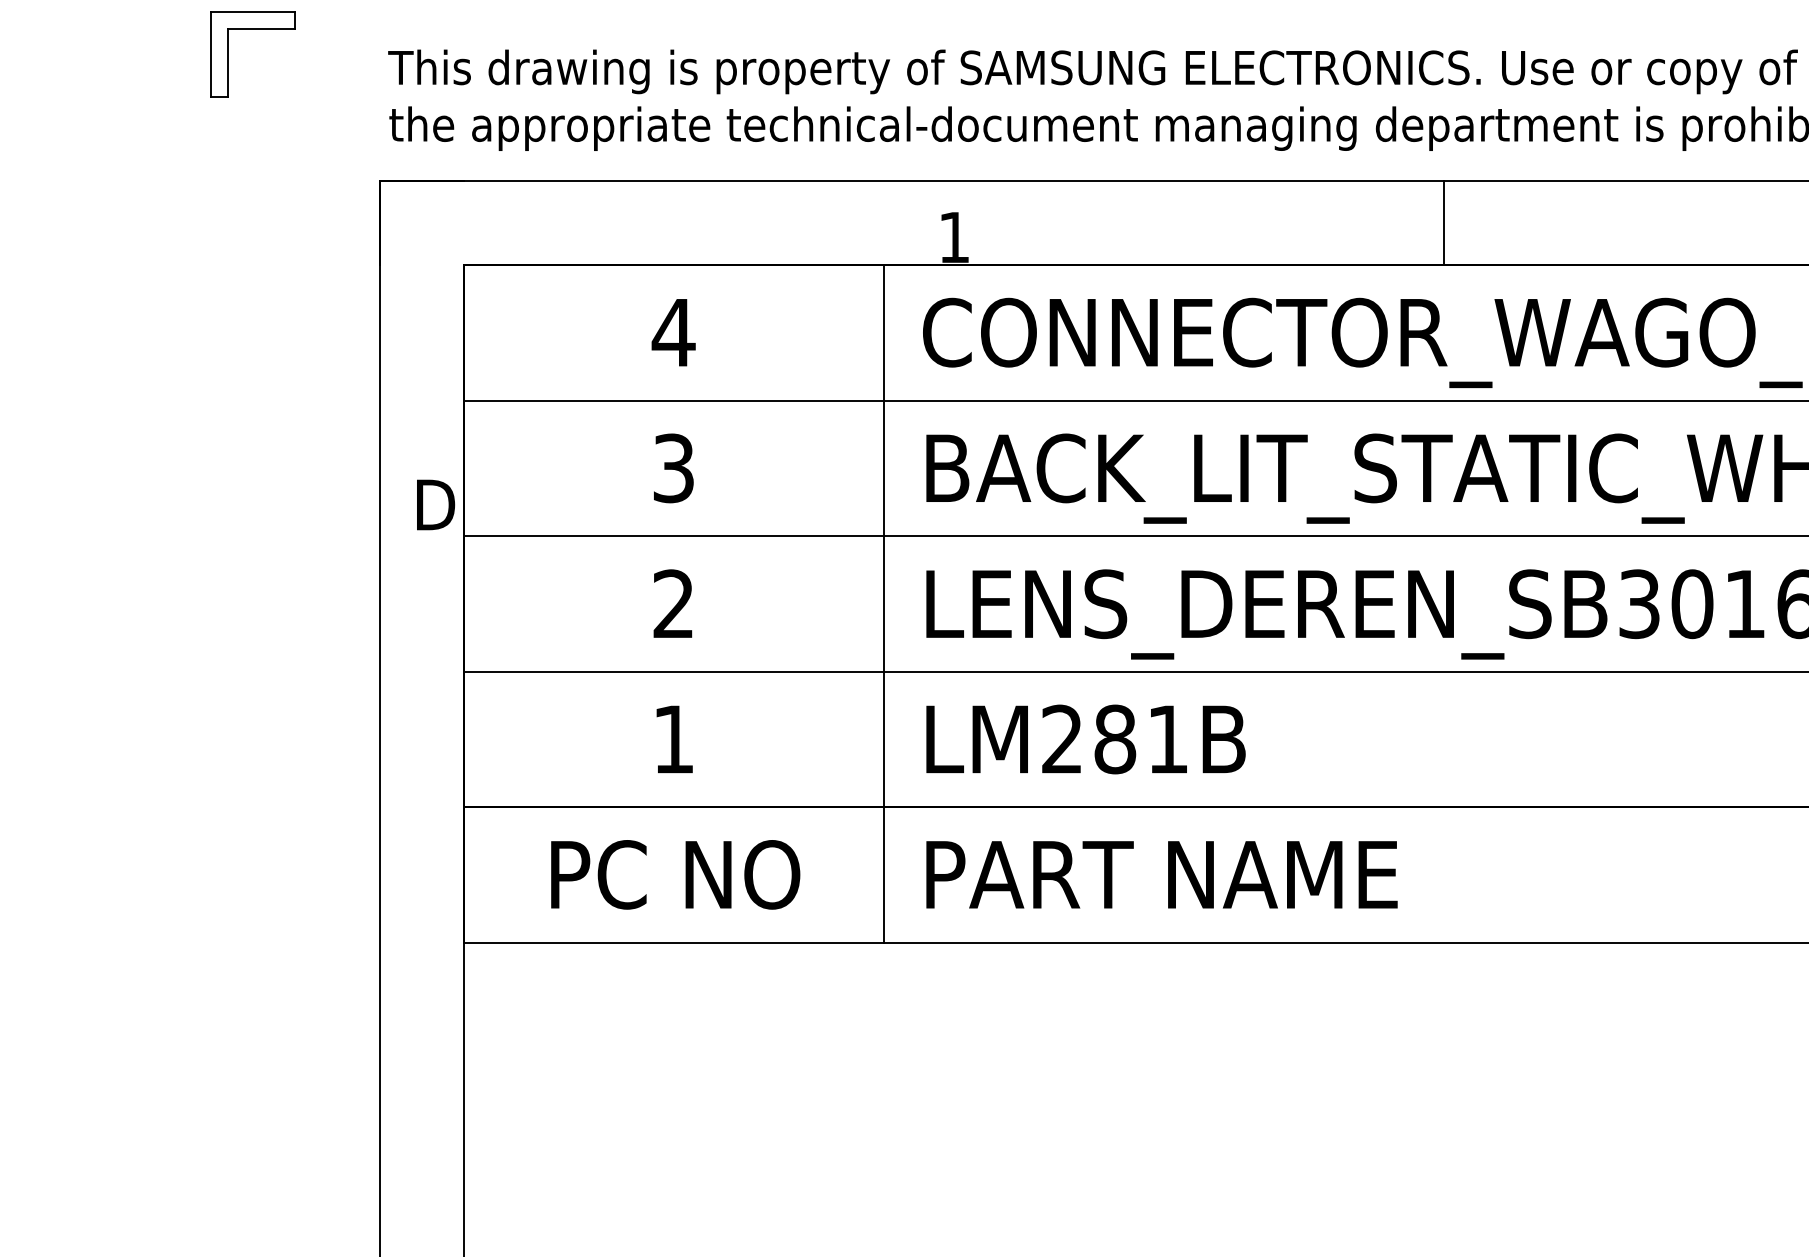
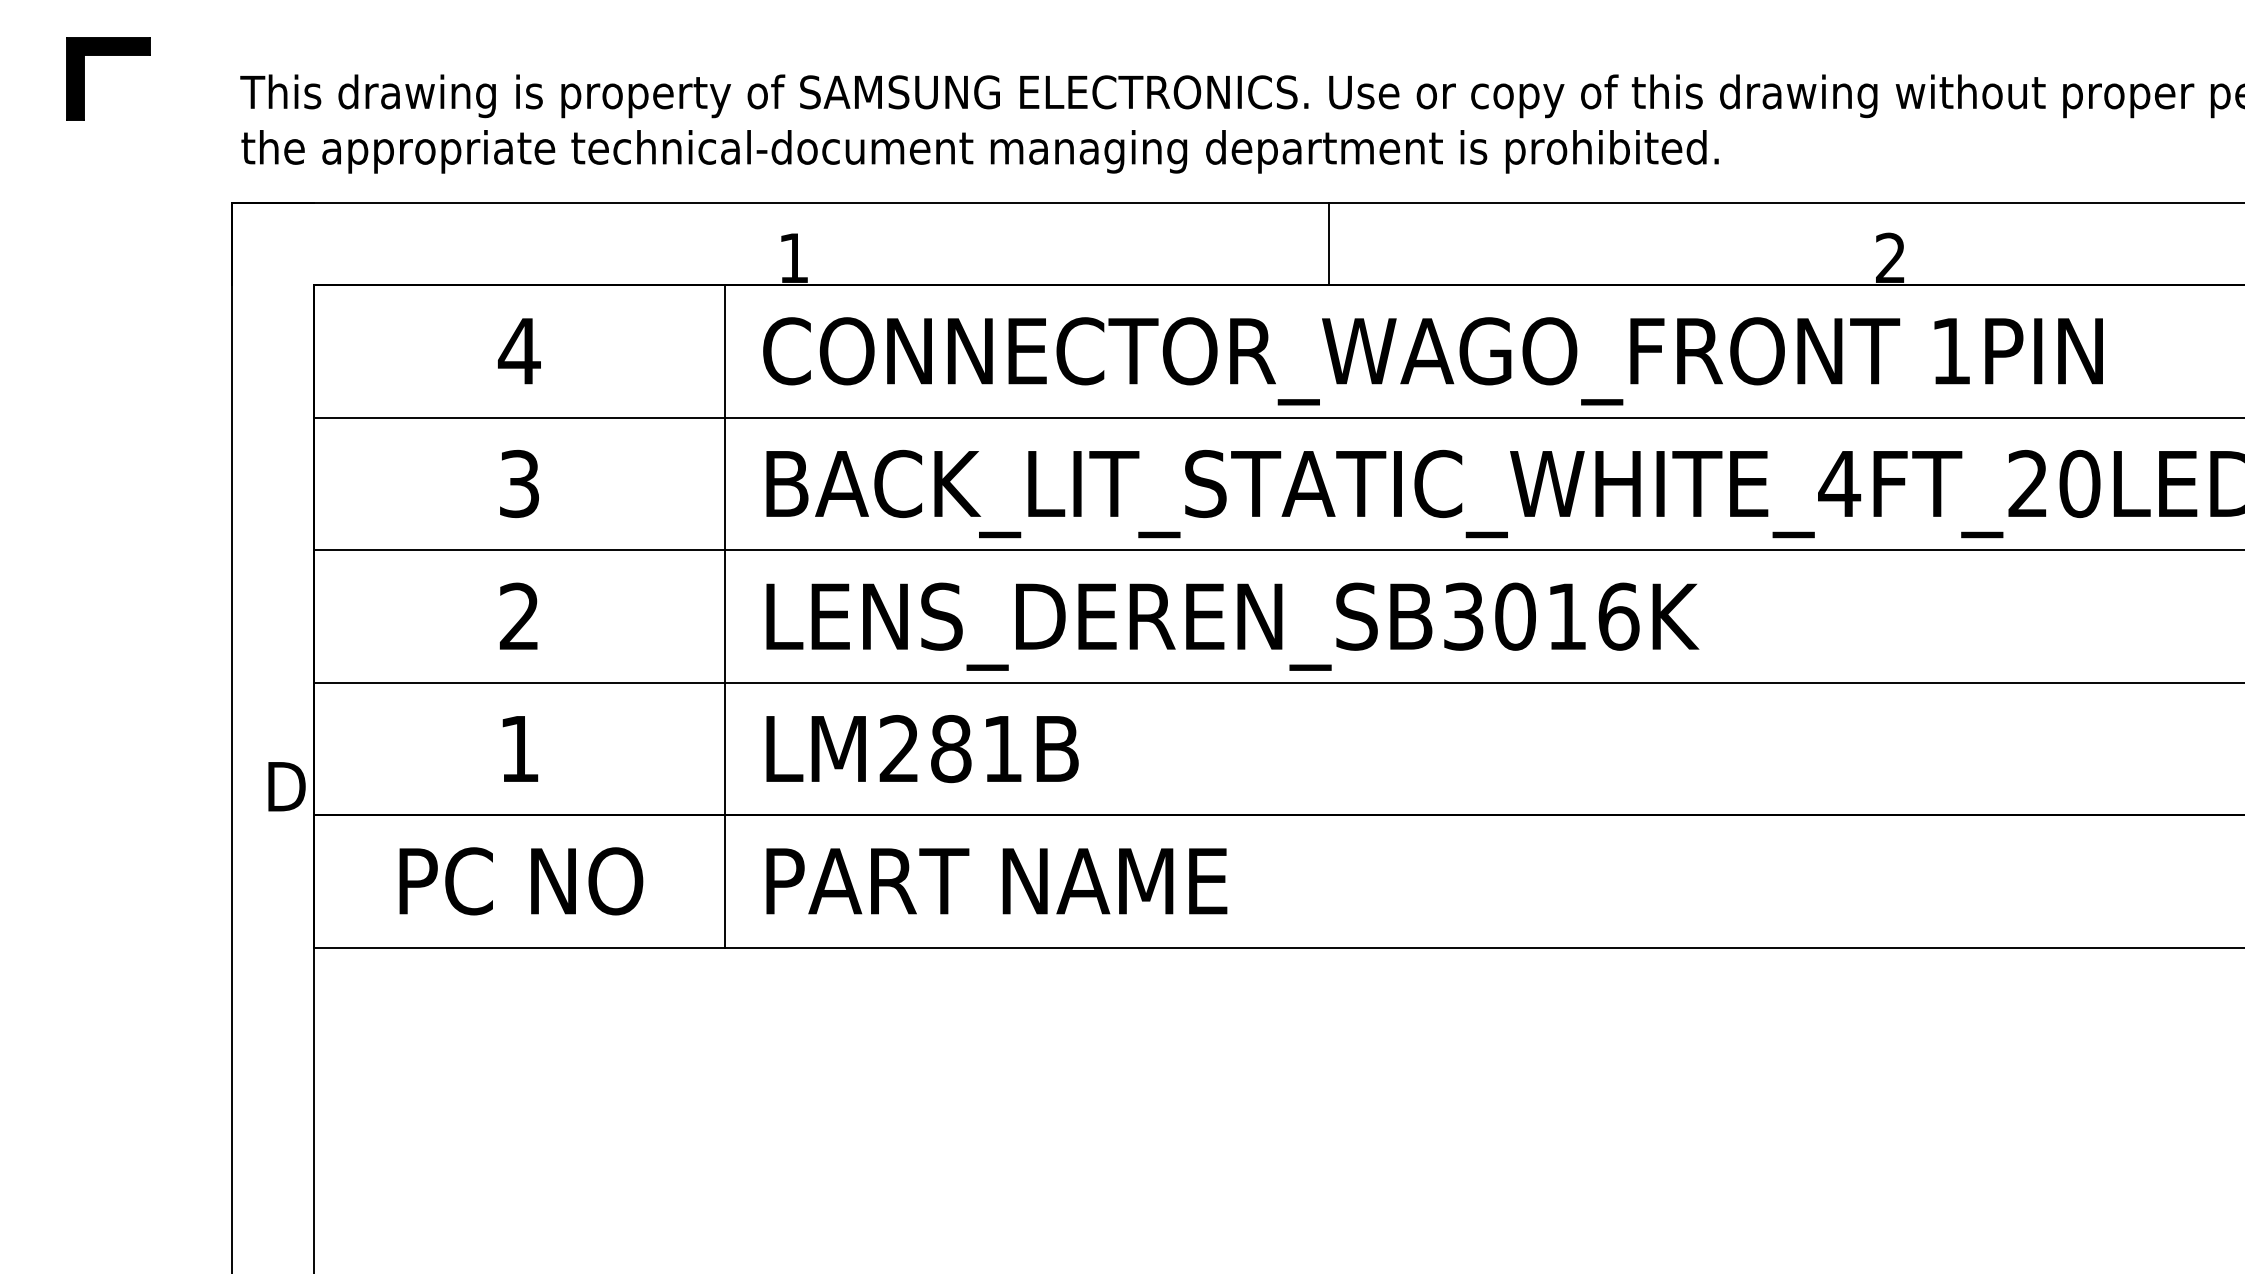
fill: (253, 54) -> (108, 79), added
line: (1443, 222) -> (1328, 243), moved
text: (435, 504) -> (286, 786), moved

